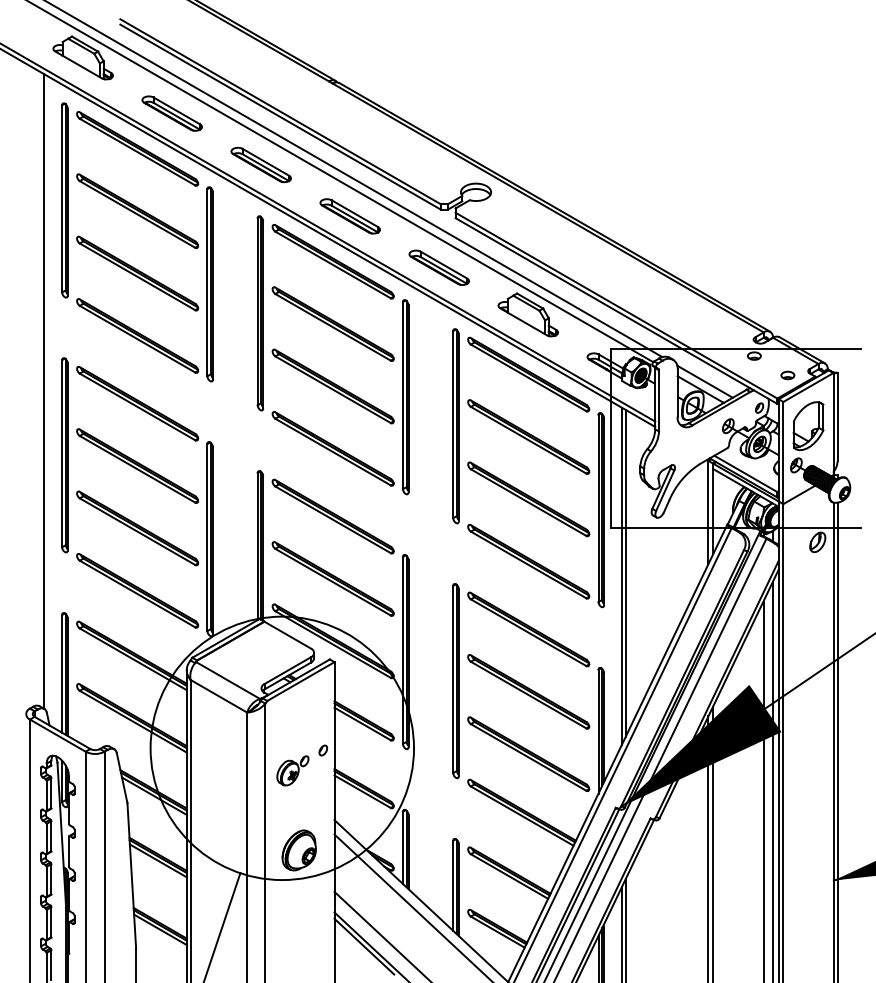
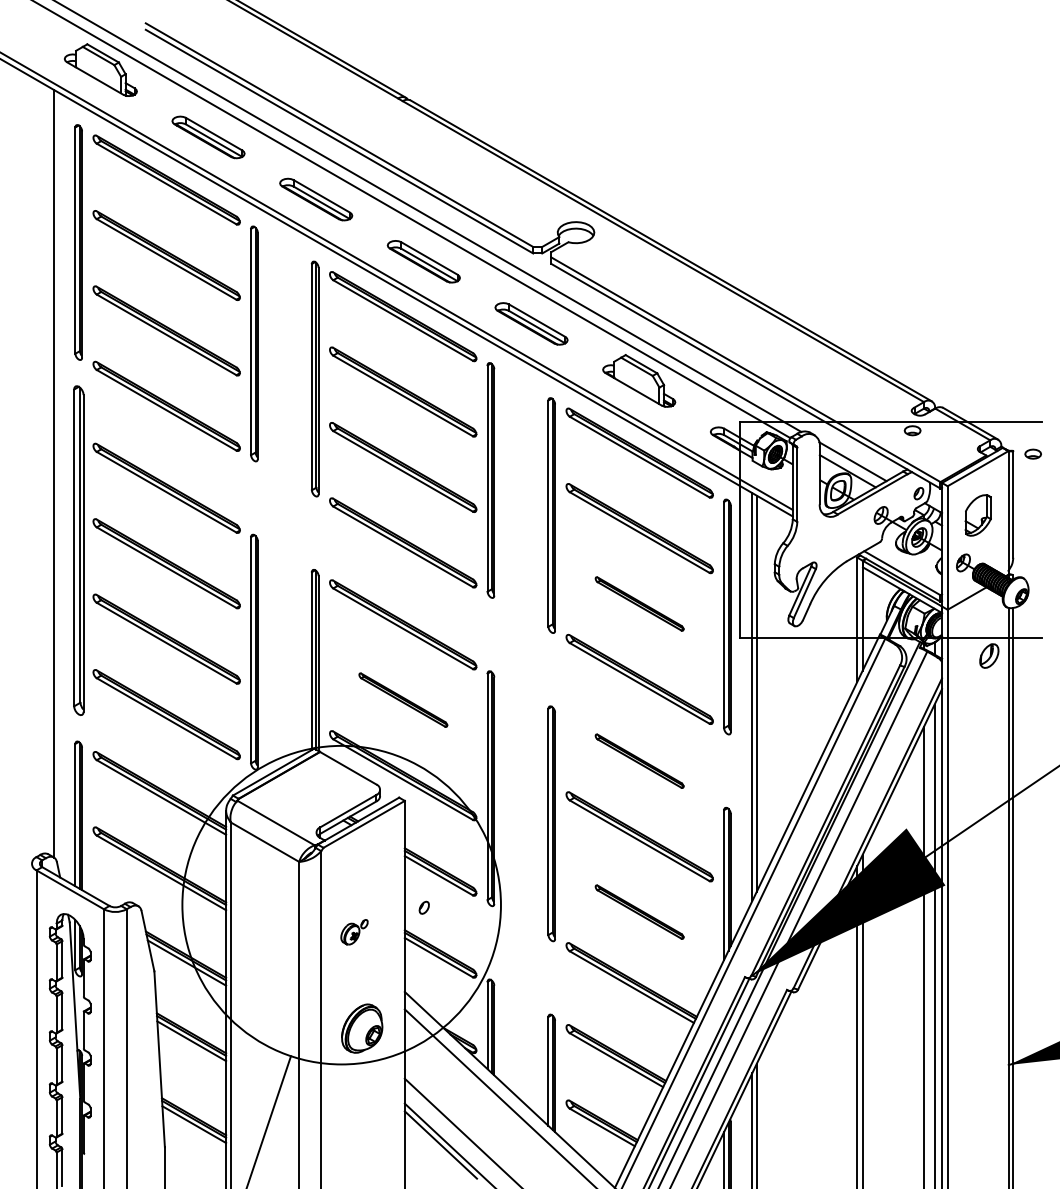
part: (787, 374) -> (1032, 453), moved
part: (808, 426) -> (978, 515), size x0.7
part: (64, 455) -> (78, 550), size x1.4
part: (528, 498) -> (639, 603), size x0.6
part: (333, 578) -> (403, 699), size x0.6
part: (528, 628) -> (639, 760), size x0.6
part: (322, 750) -> (423, 907), moved
part: (528, 753) -> (639, 911), size x0.6
part: (292, 770) -> (354, 931), size x0.7

